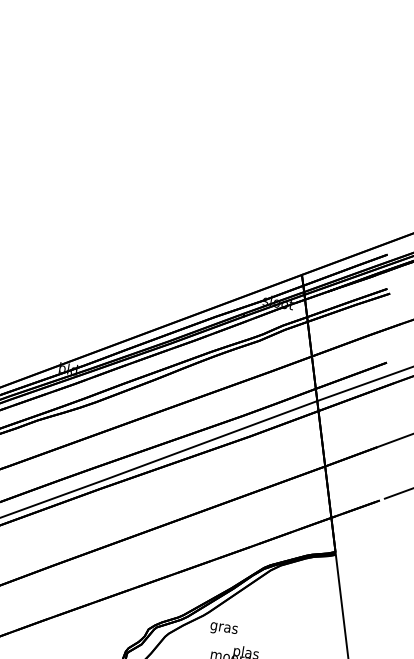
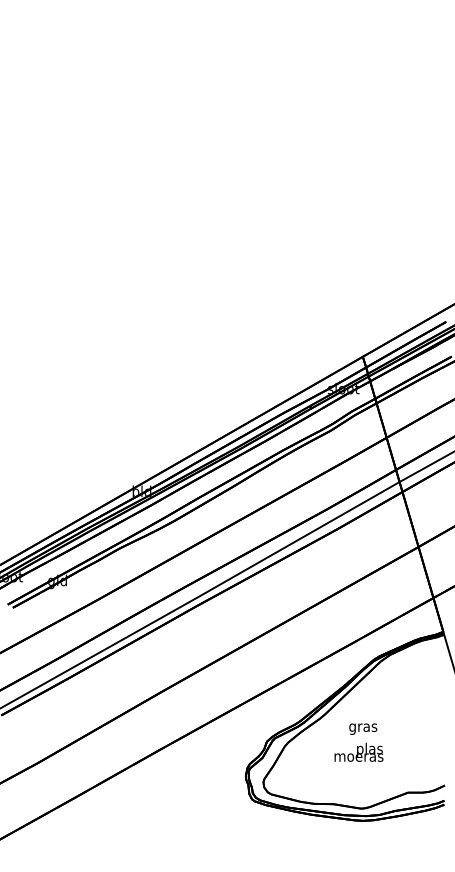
text: (224, 628) -> (363, 728), moved

